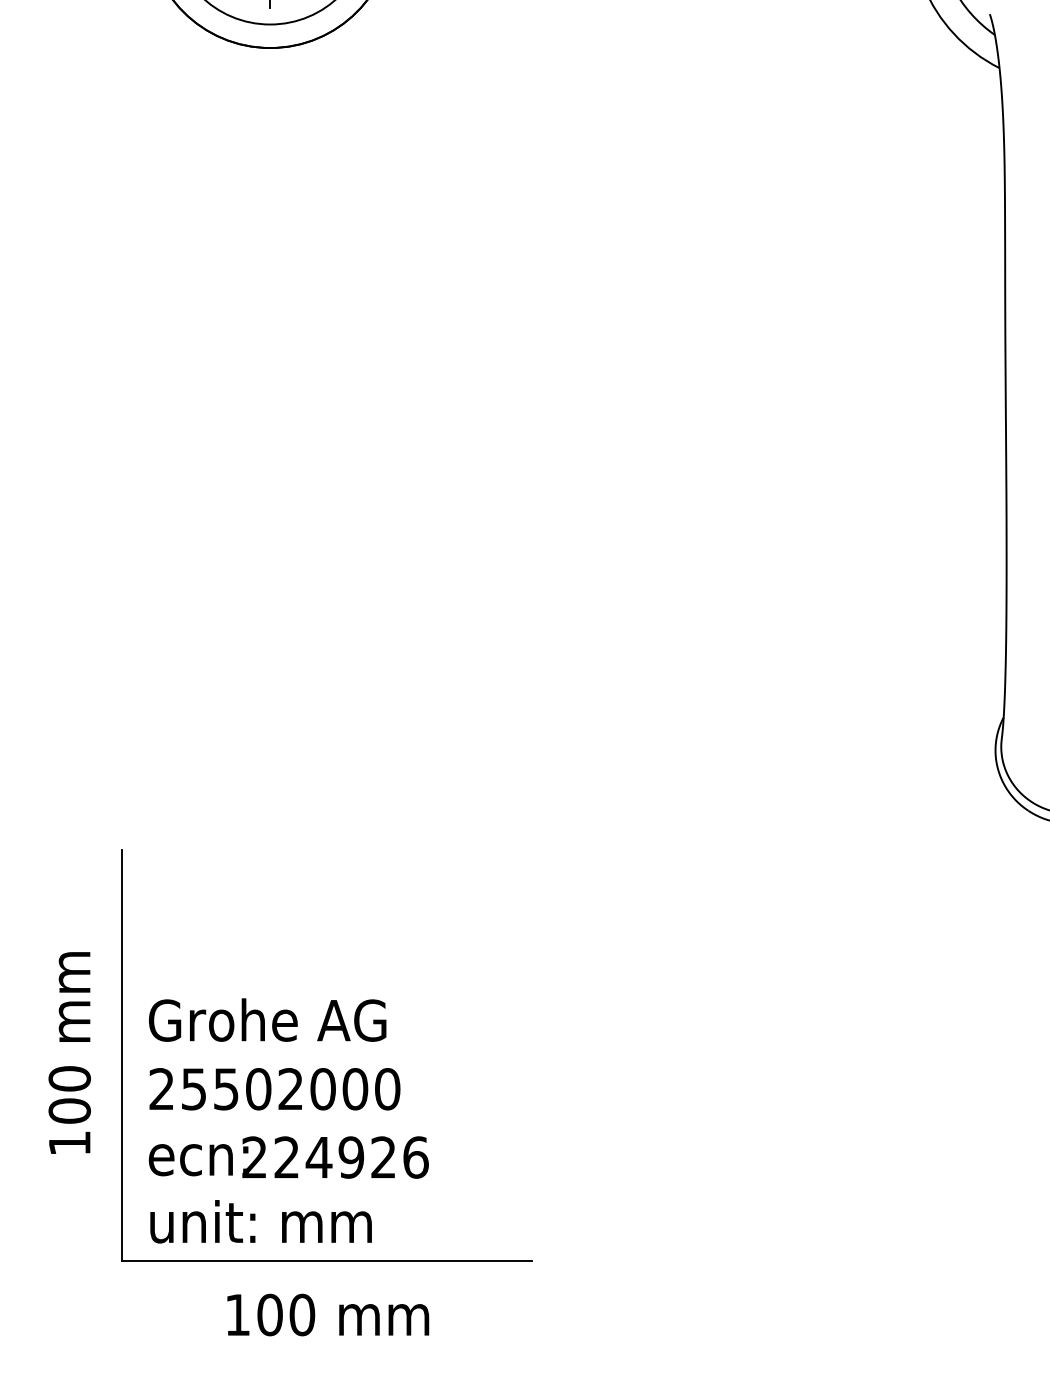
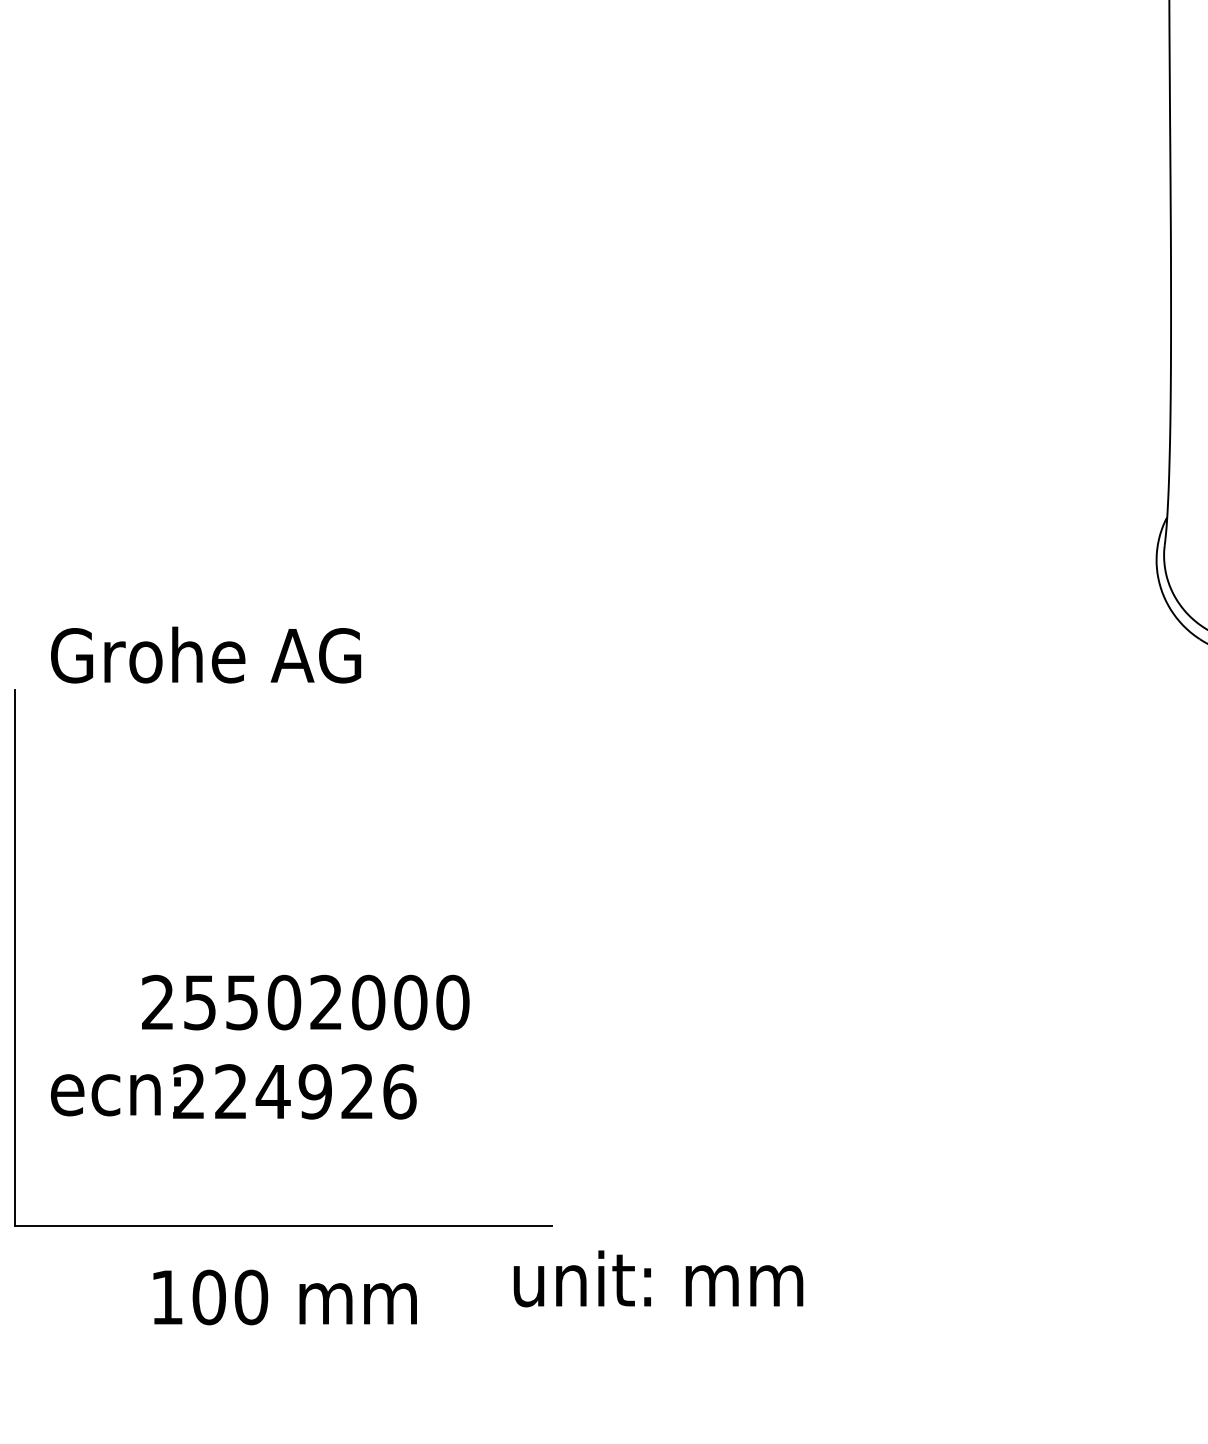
text: (267, 1019) -> (205, 654), moved
text: (274, 1089) -> (305, 1002), moved
text: (260, 1221) -> (657, 1278), moved

